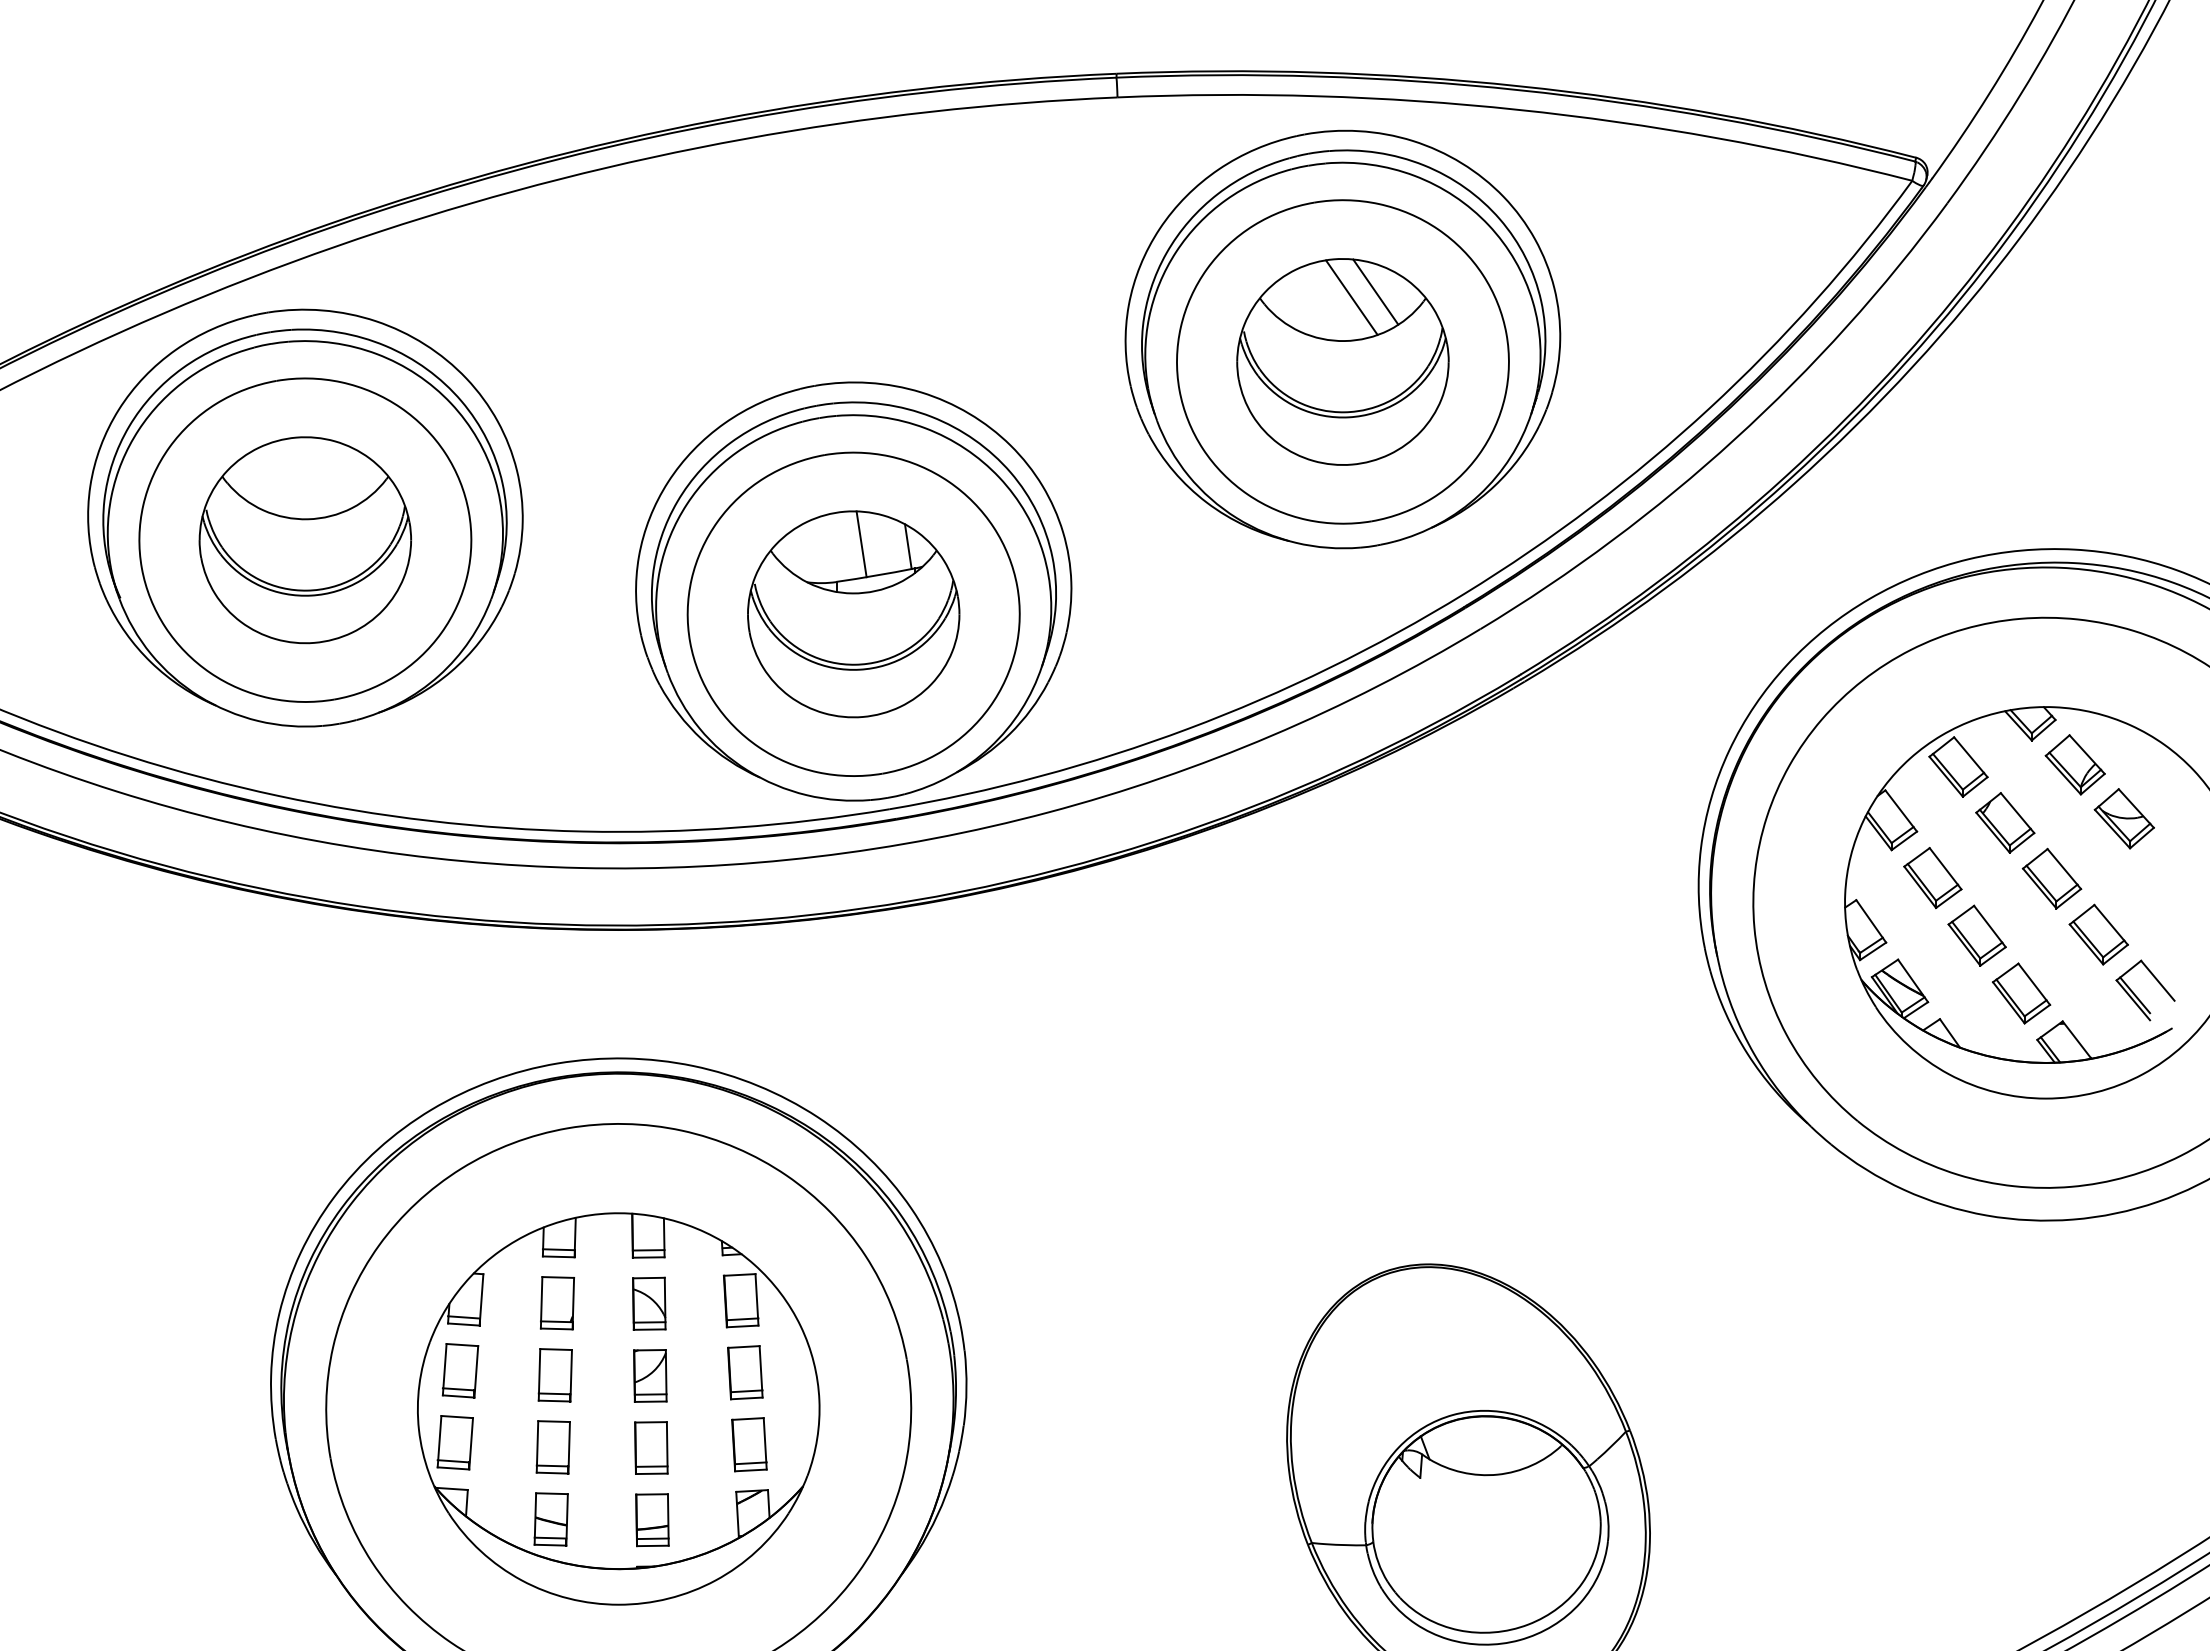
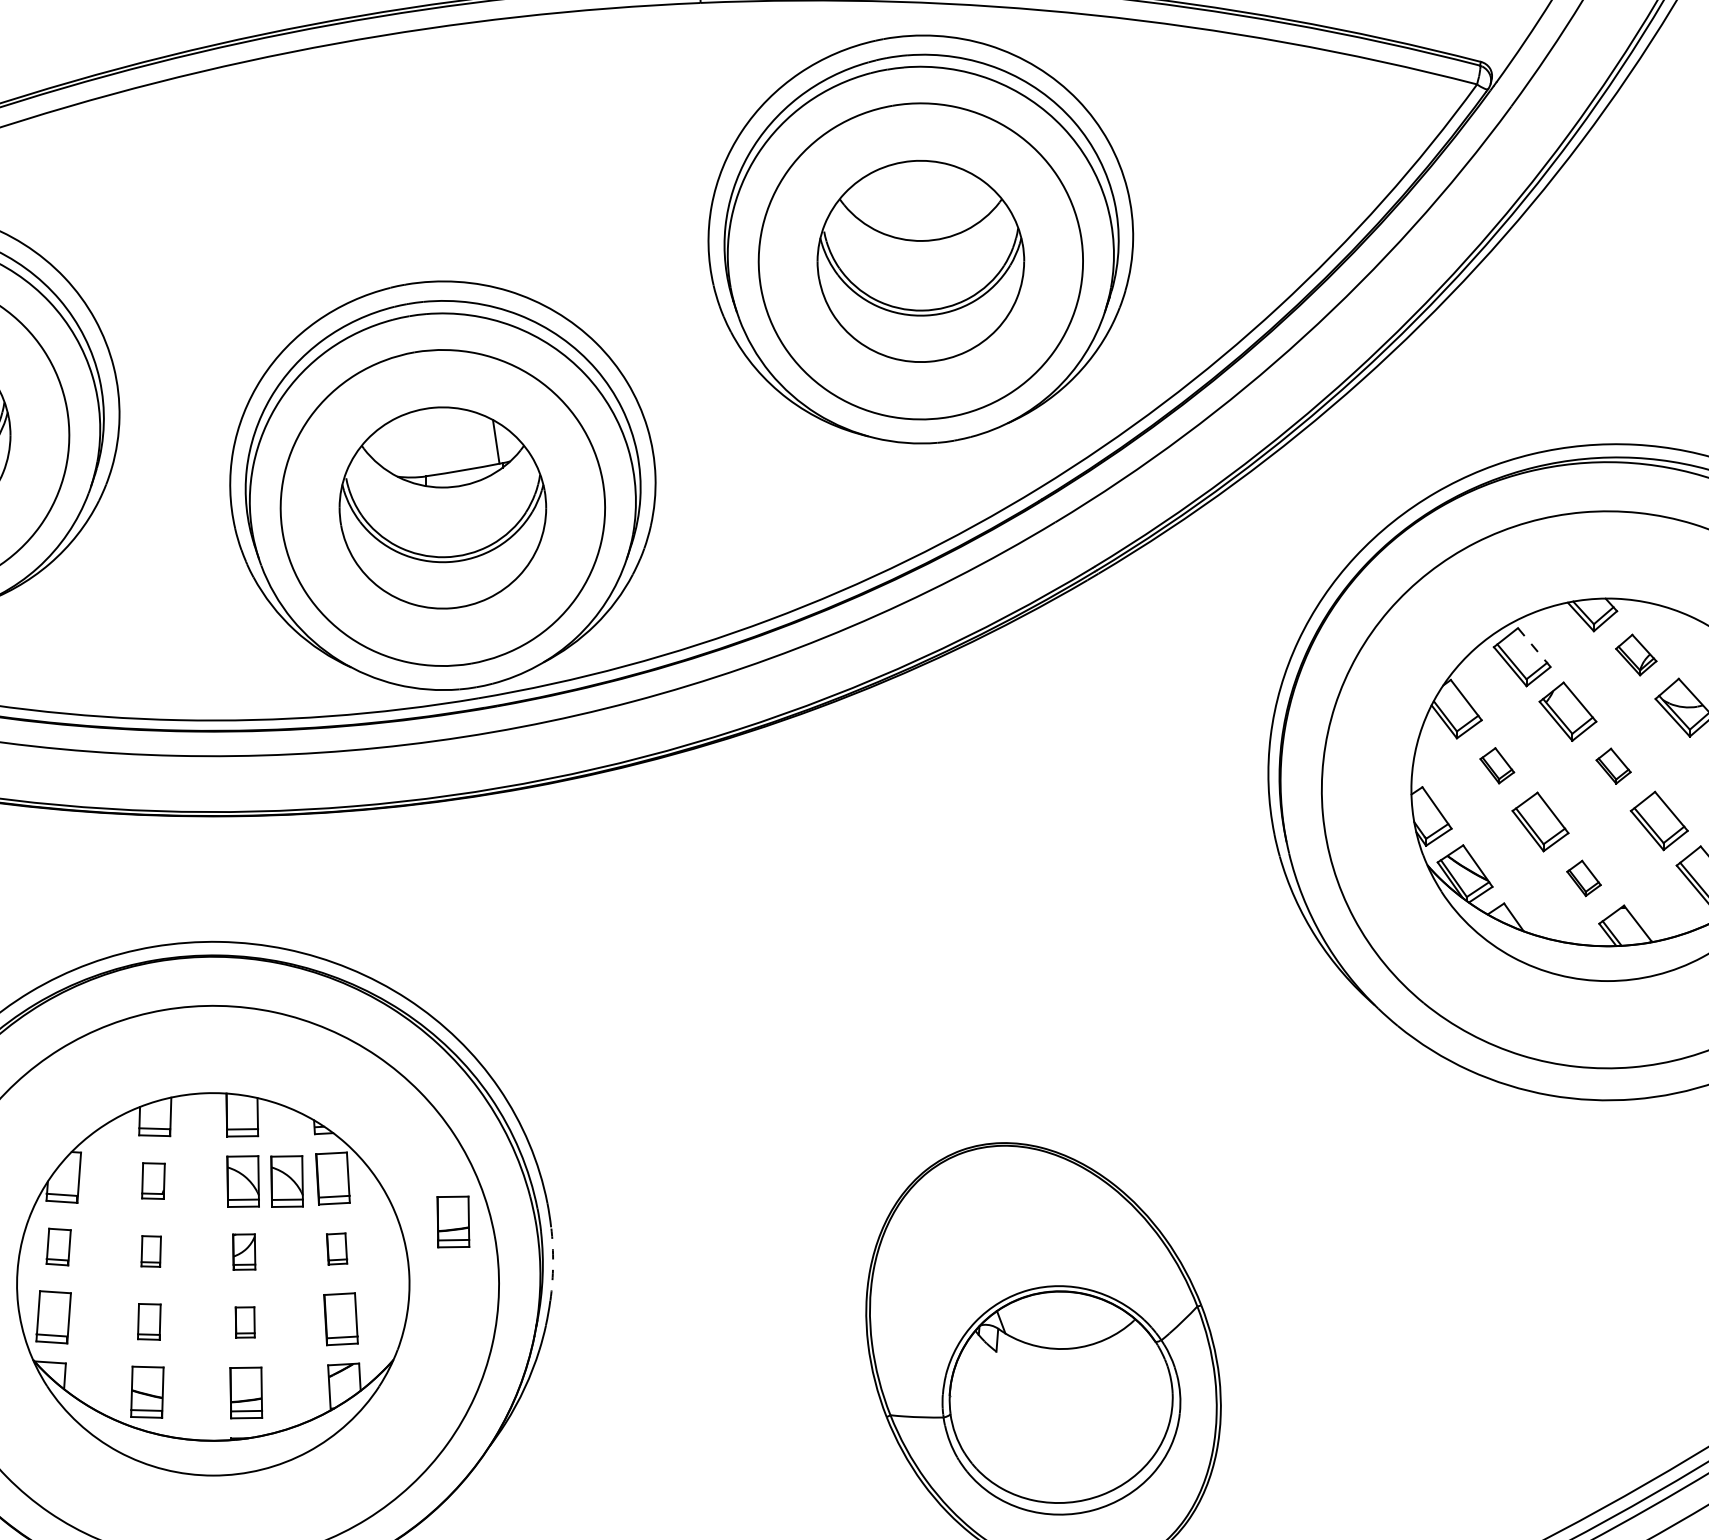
line: (1375, 291) -> (952, 192), removed
line: (1351, 297) -> (929, 198), removed
line: (861, 544) -> (450, 439), removed
line: (1971, 757) -> (1534, 647), solid -> dashed
part: (2074, 764) -> (1635, 654), size x0.7
part: (1932, 878) -> (1496, 766), size x0.6
part: (2051, 878) -> (1613, 766), size x0.6
part: (2021, 993) -> (1583, 878), size x0.6
part: (557, 1303) -> (153, 1181), size x0.7
part: (694, 1303) -> (287, 1181), added
part: (864, 1345) -> (453, 1222), added
part: (460, 1370) -> (58, 1246), size x0.7
part: (745, 1372) -> (337, 1248), size x0.6
part: (554, 1375) -> (150, 1251), size x0.6
part: (650, 1375) -> (244, 1251), size x0.7
arc: (966, 1388) -> (553, 1264), solid -> dashed
part: (552, 1447) -> (148, 1321), size x0.7
part: (651, 1447) -> (245, 1321), size x0.6

